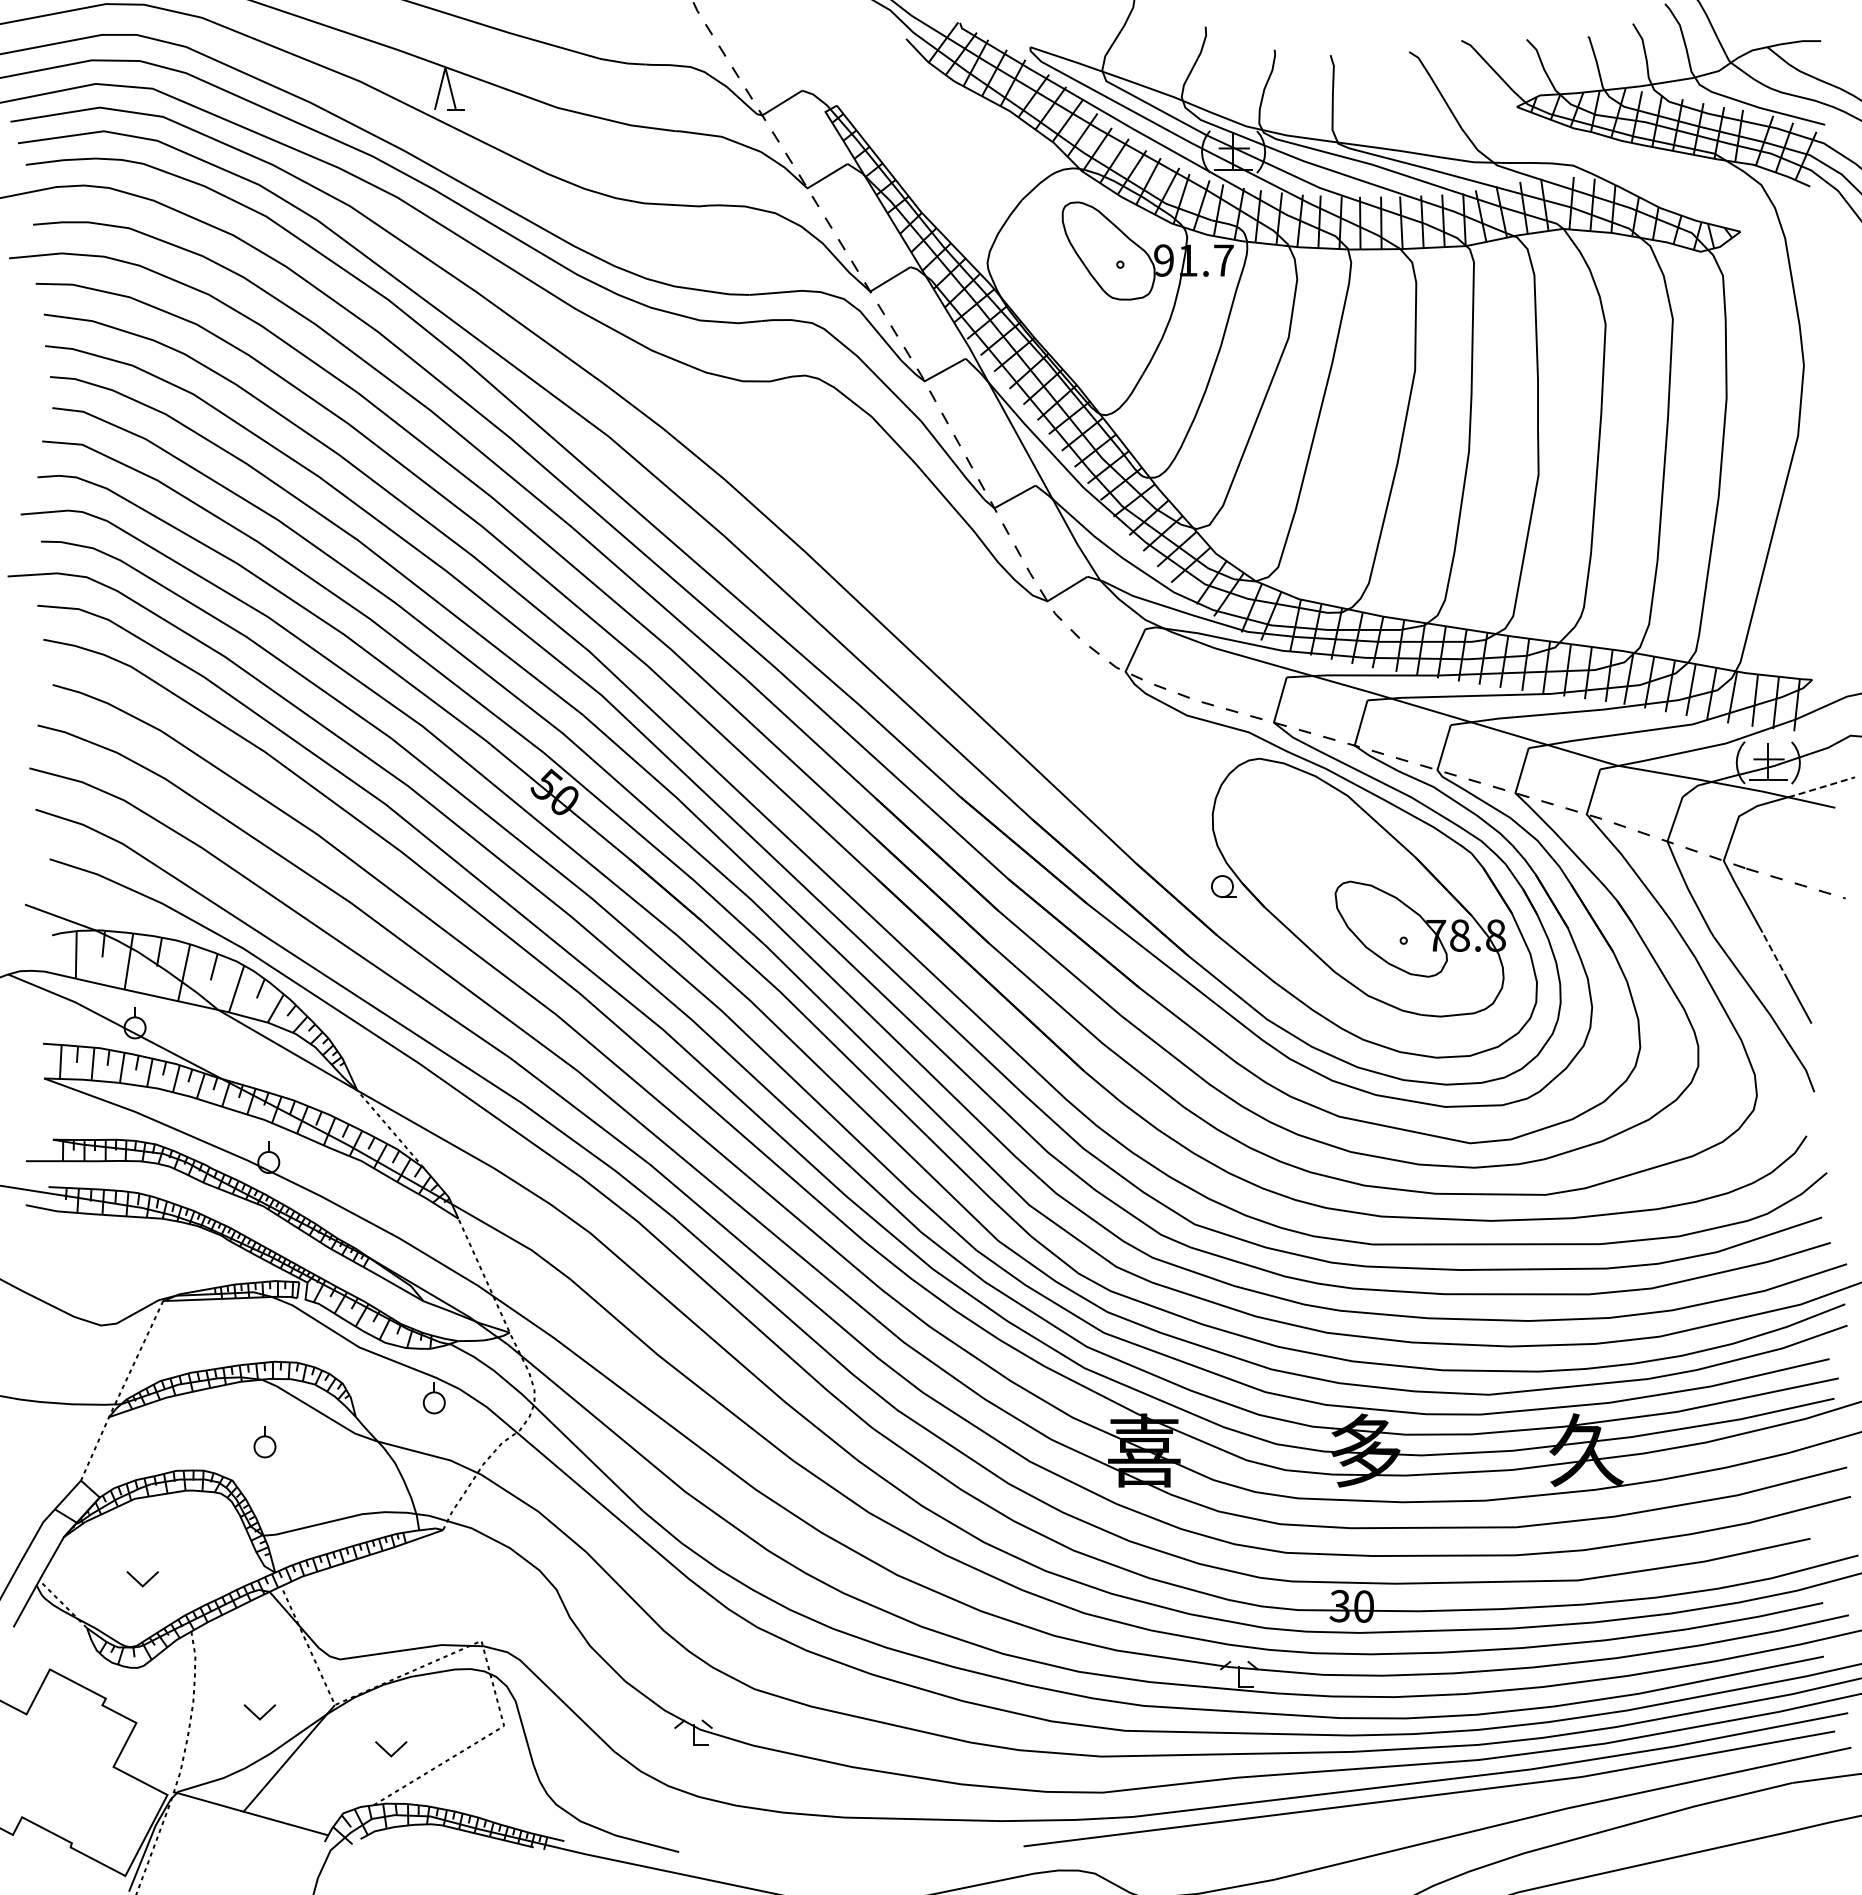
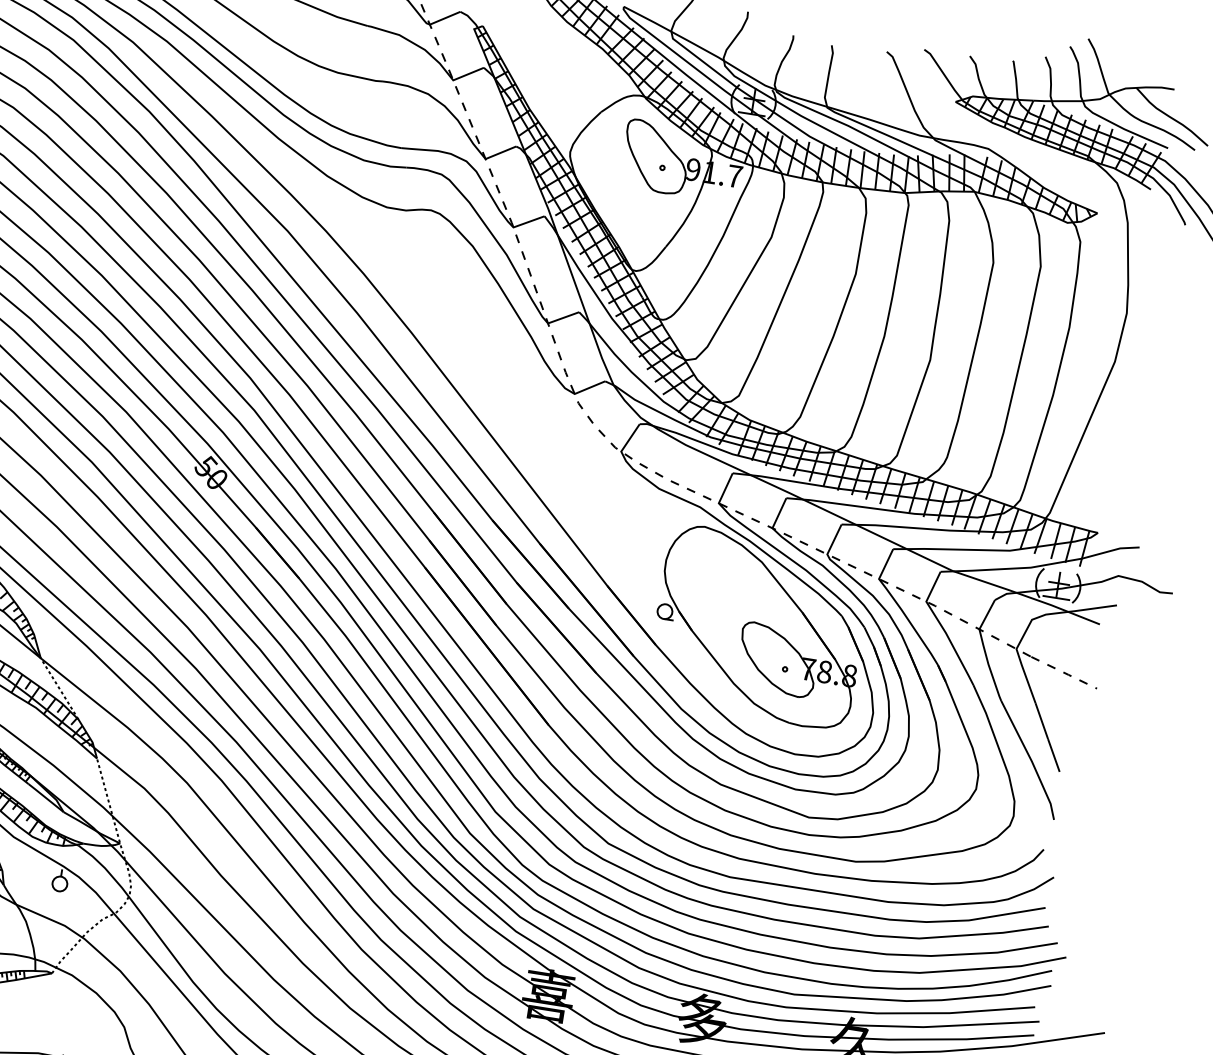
line: (1821, 787) -> (1092, 608), dashed -> solid
line: (1775, 955) -> (1042, 720), dashed -> solid

